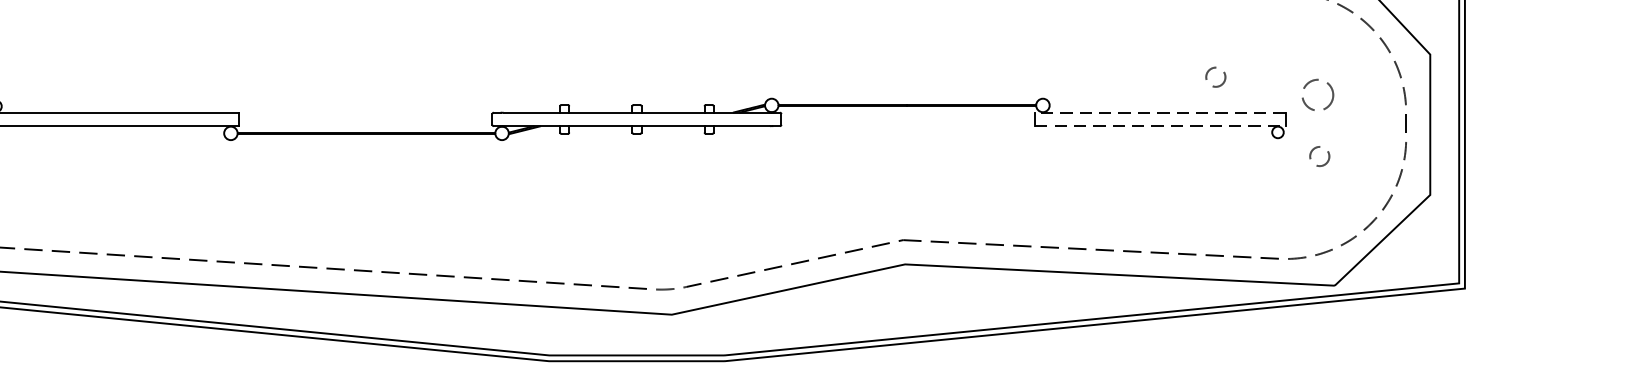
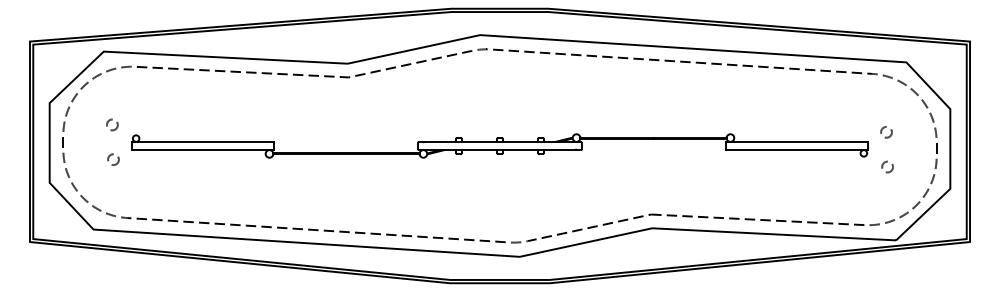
circle: (1215, 76) -> (828, 121), removed
circle: (1317, 95) -> (886, 132), size x0.62
line: (1159, 113) -> (796, 142), dashed -> solid
line: (1161, 125) -> (797, 149), dashed -> solid

